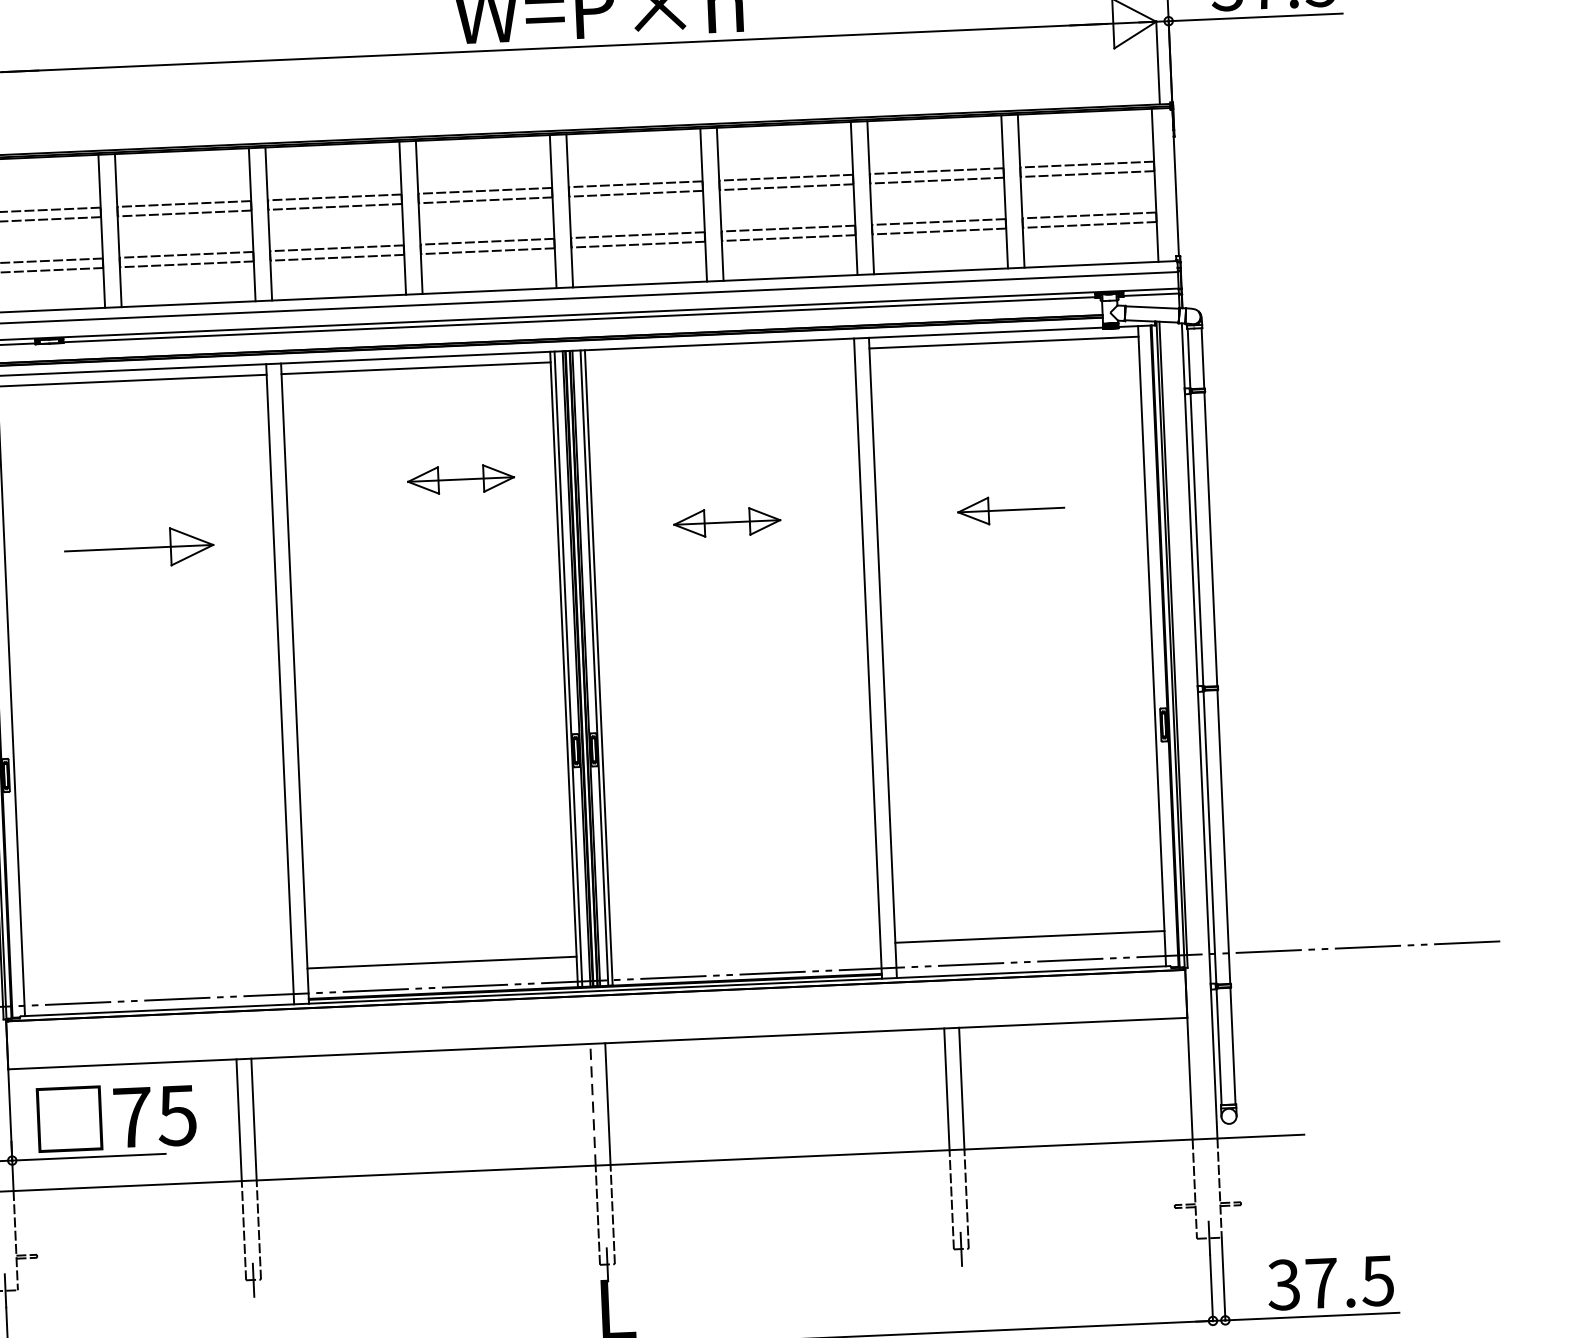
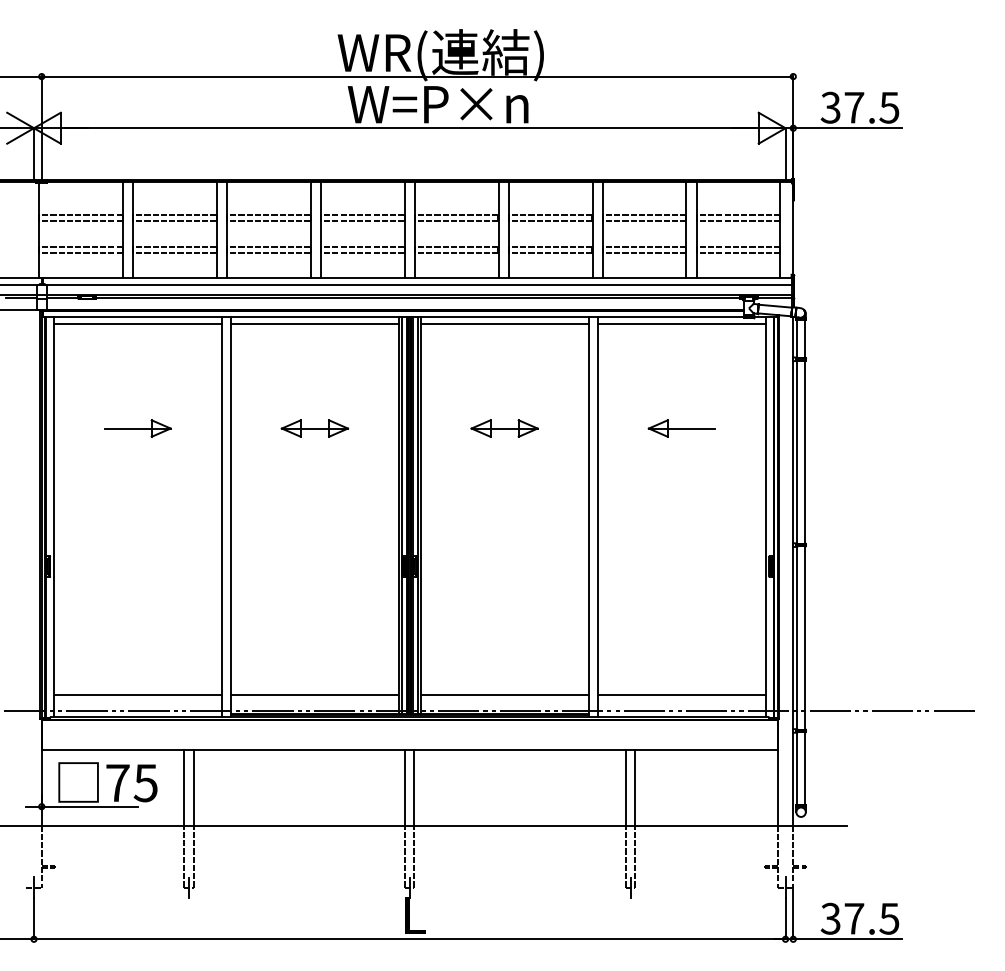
line: (719, 355) -> (504, 324), added
part: (460, 479) -> (314, 428), moved
part: (139, 548) -> (137, 428), size x0.71
line: (745, 950) -> (504, 695), added
line: (157, 975) -> (137, 695), added
line: (593, 1104) -> (405, 787), dashed -> solid

